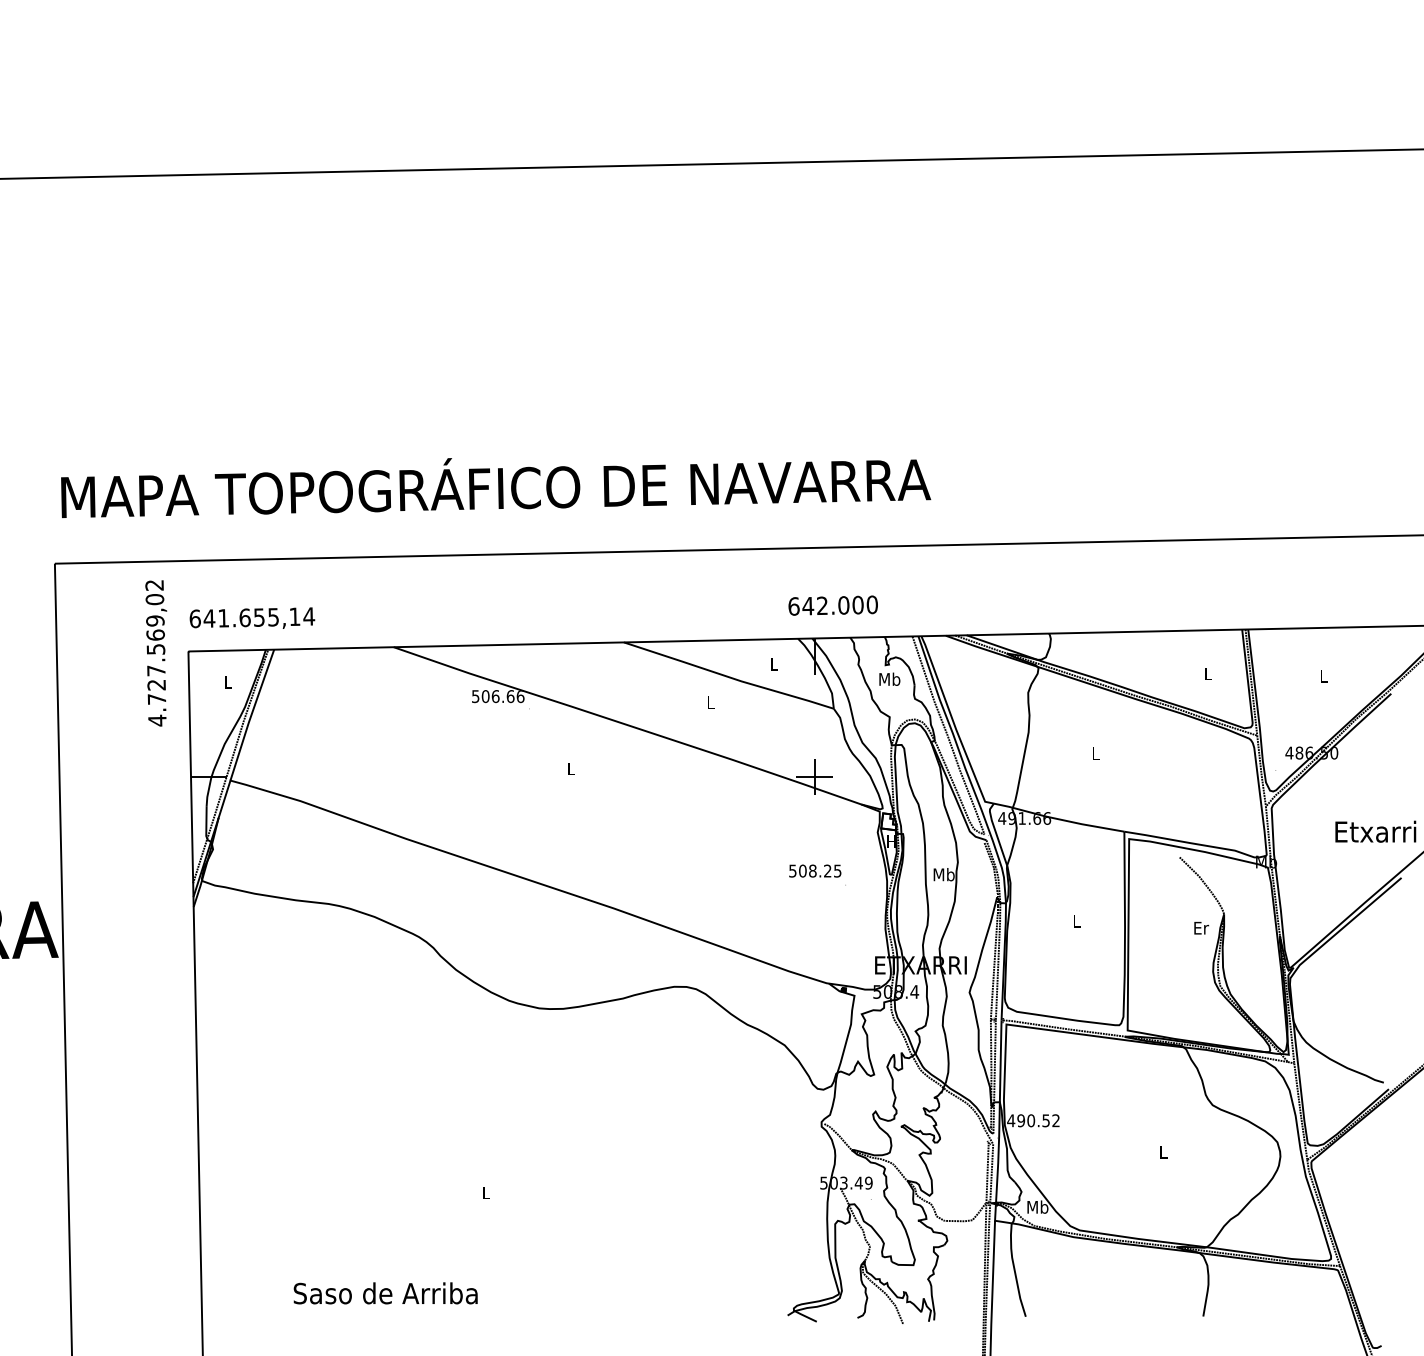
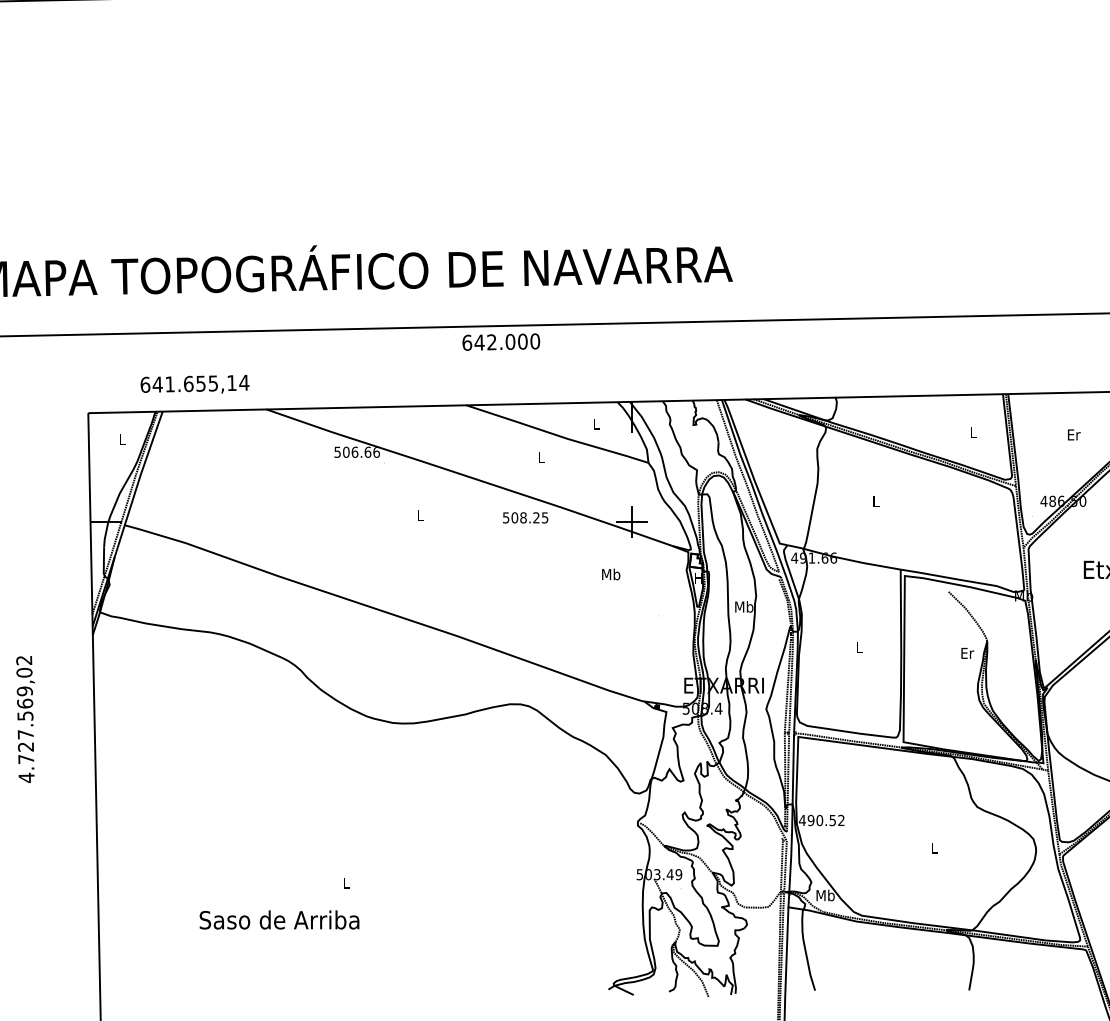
text: (832, 605) -> (500, 342), moved
text: (252, 617) -> (195, 383), moved
text: (156, 653) -> (25, 719), moved
text: (1324, 676) -> (1074, 434), L -> Er
text: (889, 678) -> (610, 573), moved
text: (815, 870) -> (525, 517), moved
text: (385, 1293) -> (279, 920), moved

